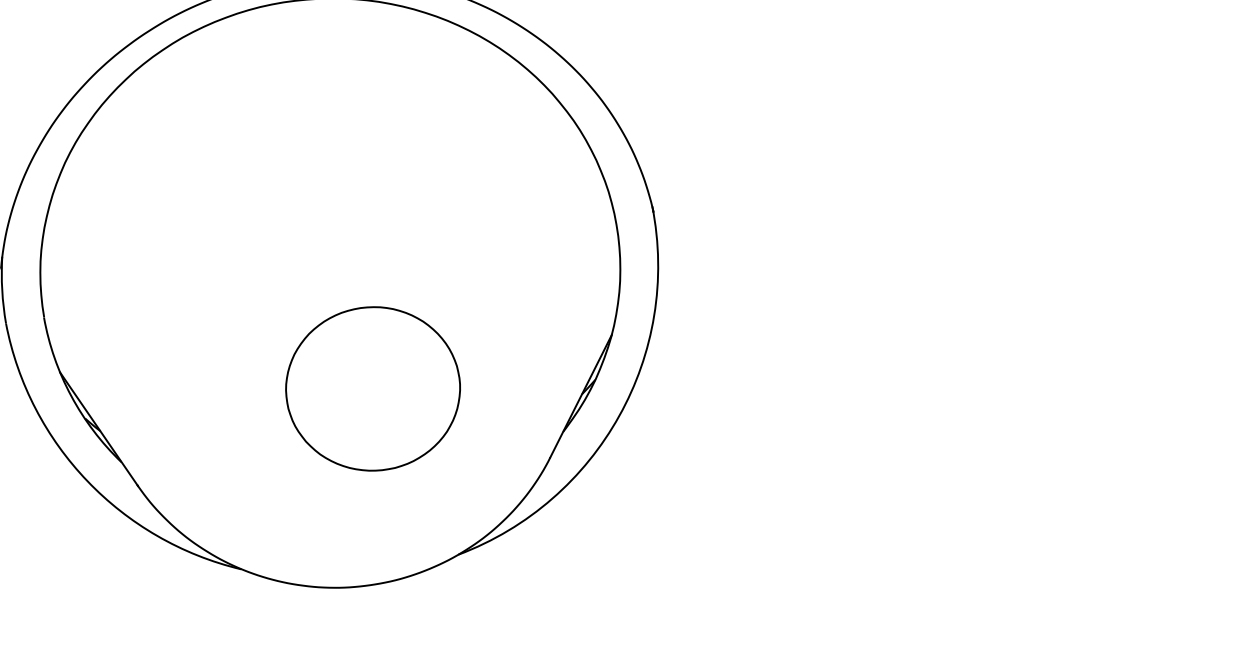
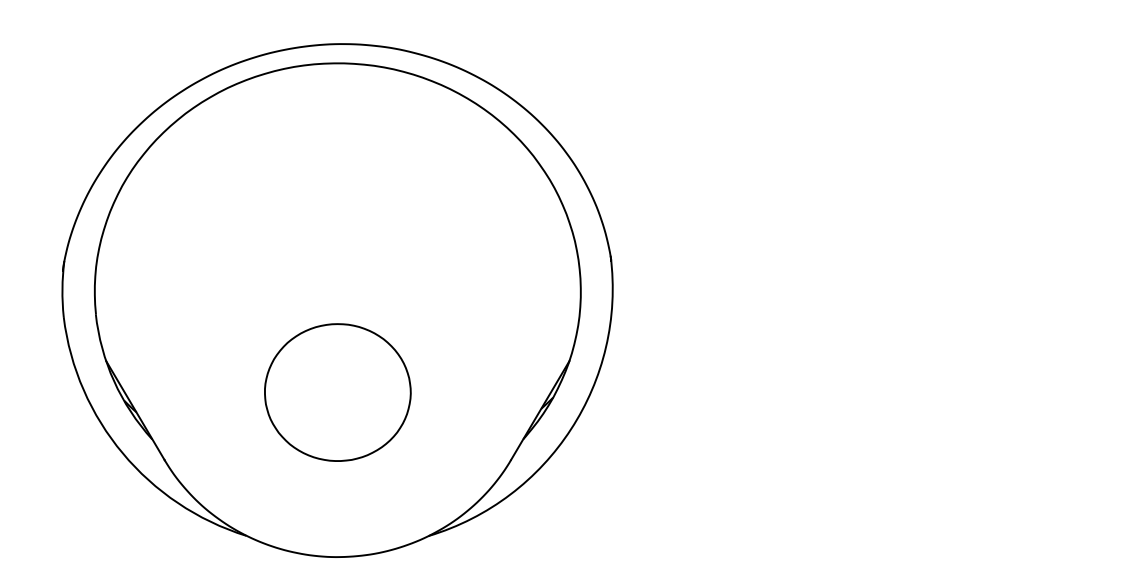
part: (372, 388) -> (337, 392), moved

